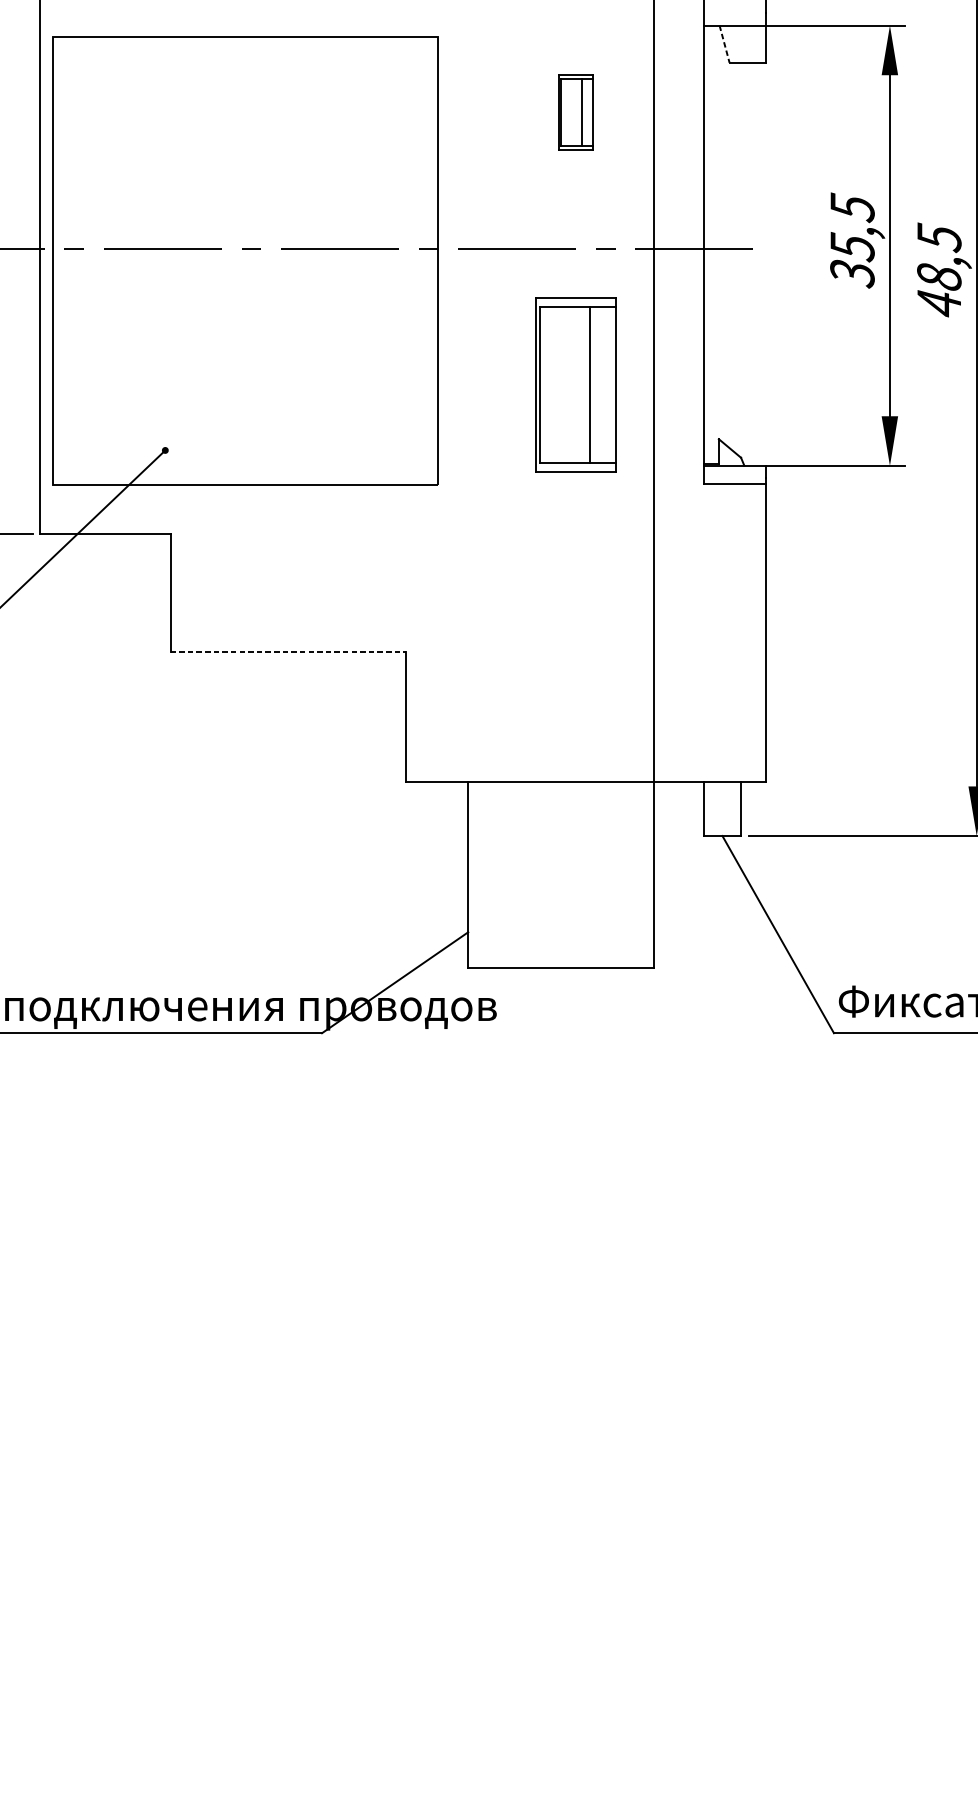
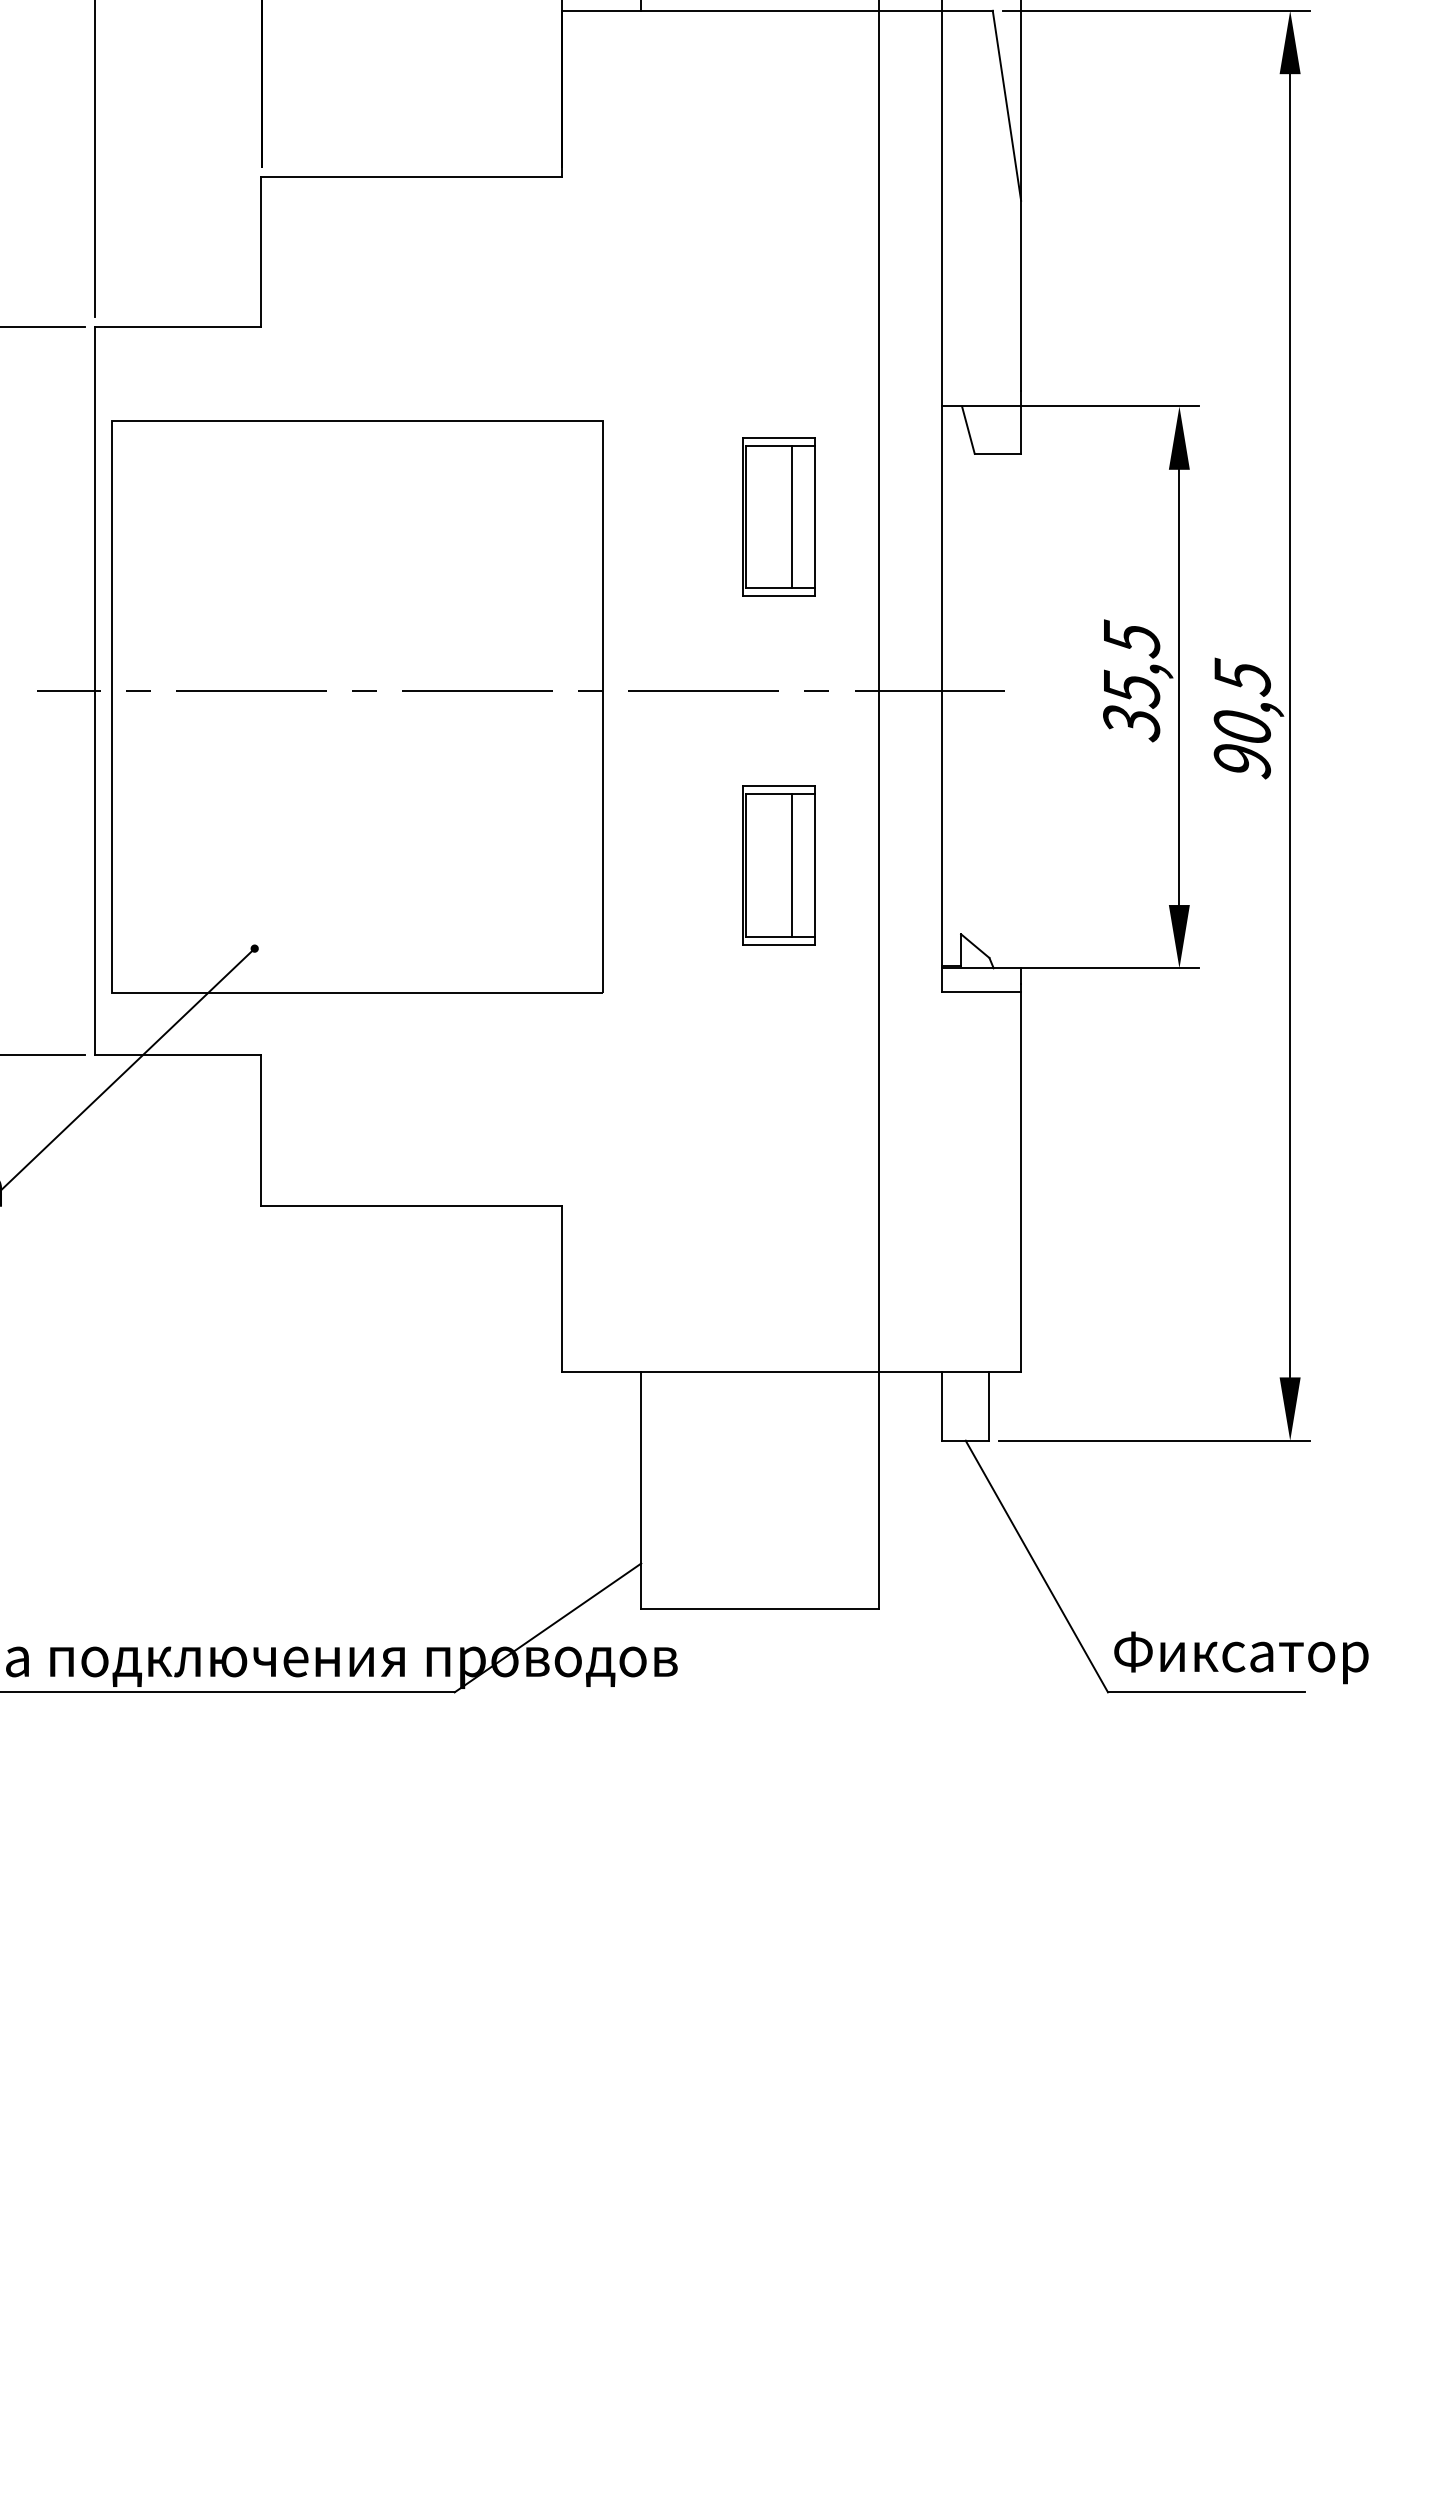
line: (724, 44) -> (968, 430), dashed -> solid
part: (575, 111) -> (778, 516), size x1.67
text: (939, 290) -> (1242, 744), 48,5 -> 90,5
part: (575, 385) -> (778, 865), size x0.71
line: (288, 651) -> (412, 1205), dashed -> solid

